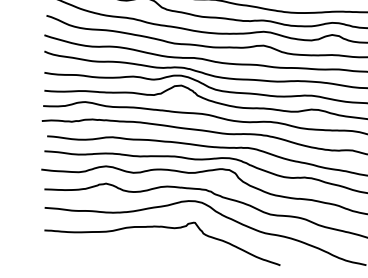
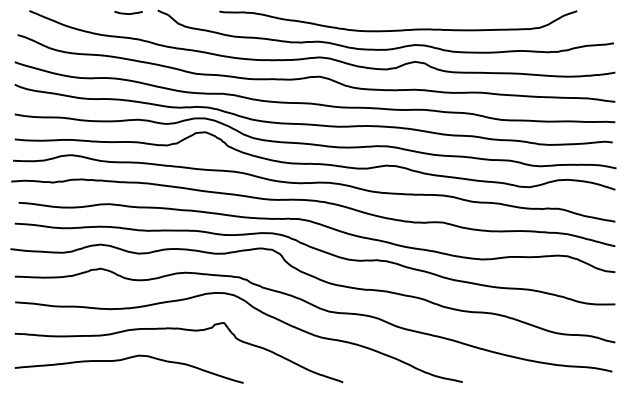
curve: (125, 248) -> (127, 359), added

